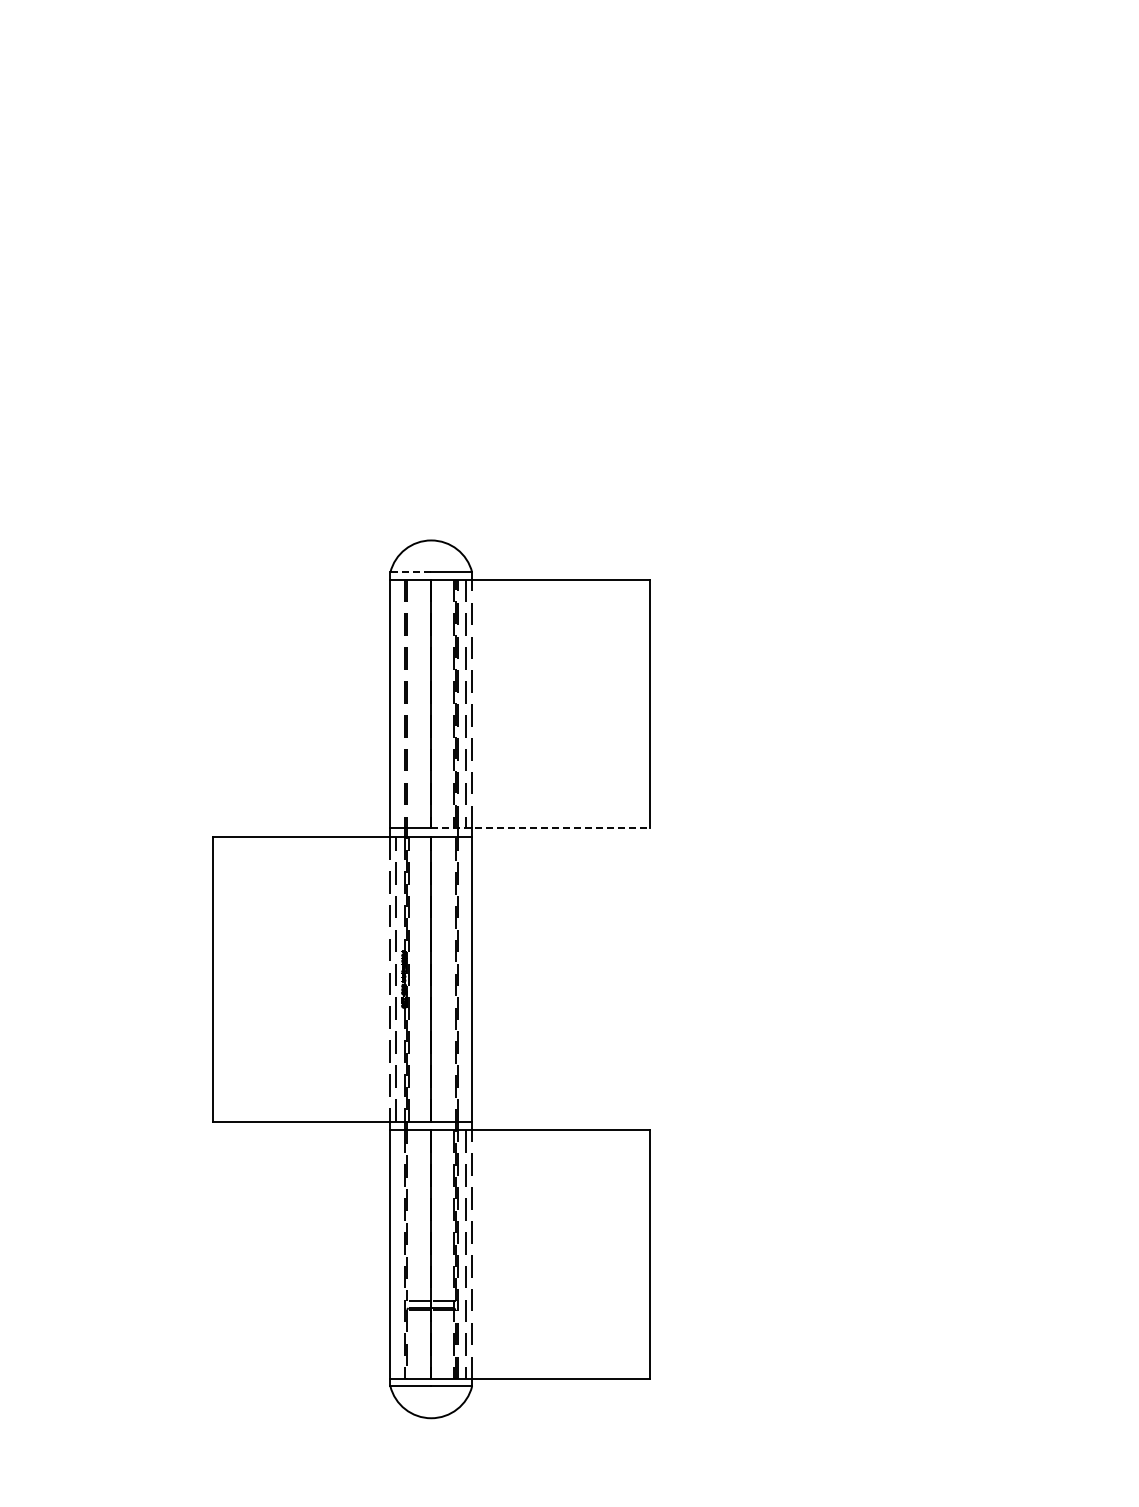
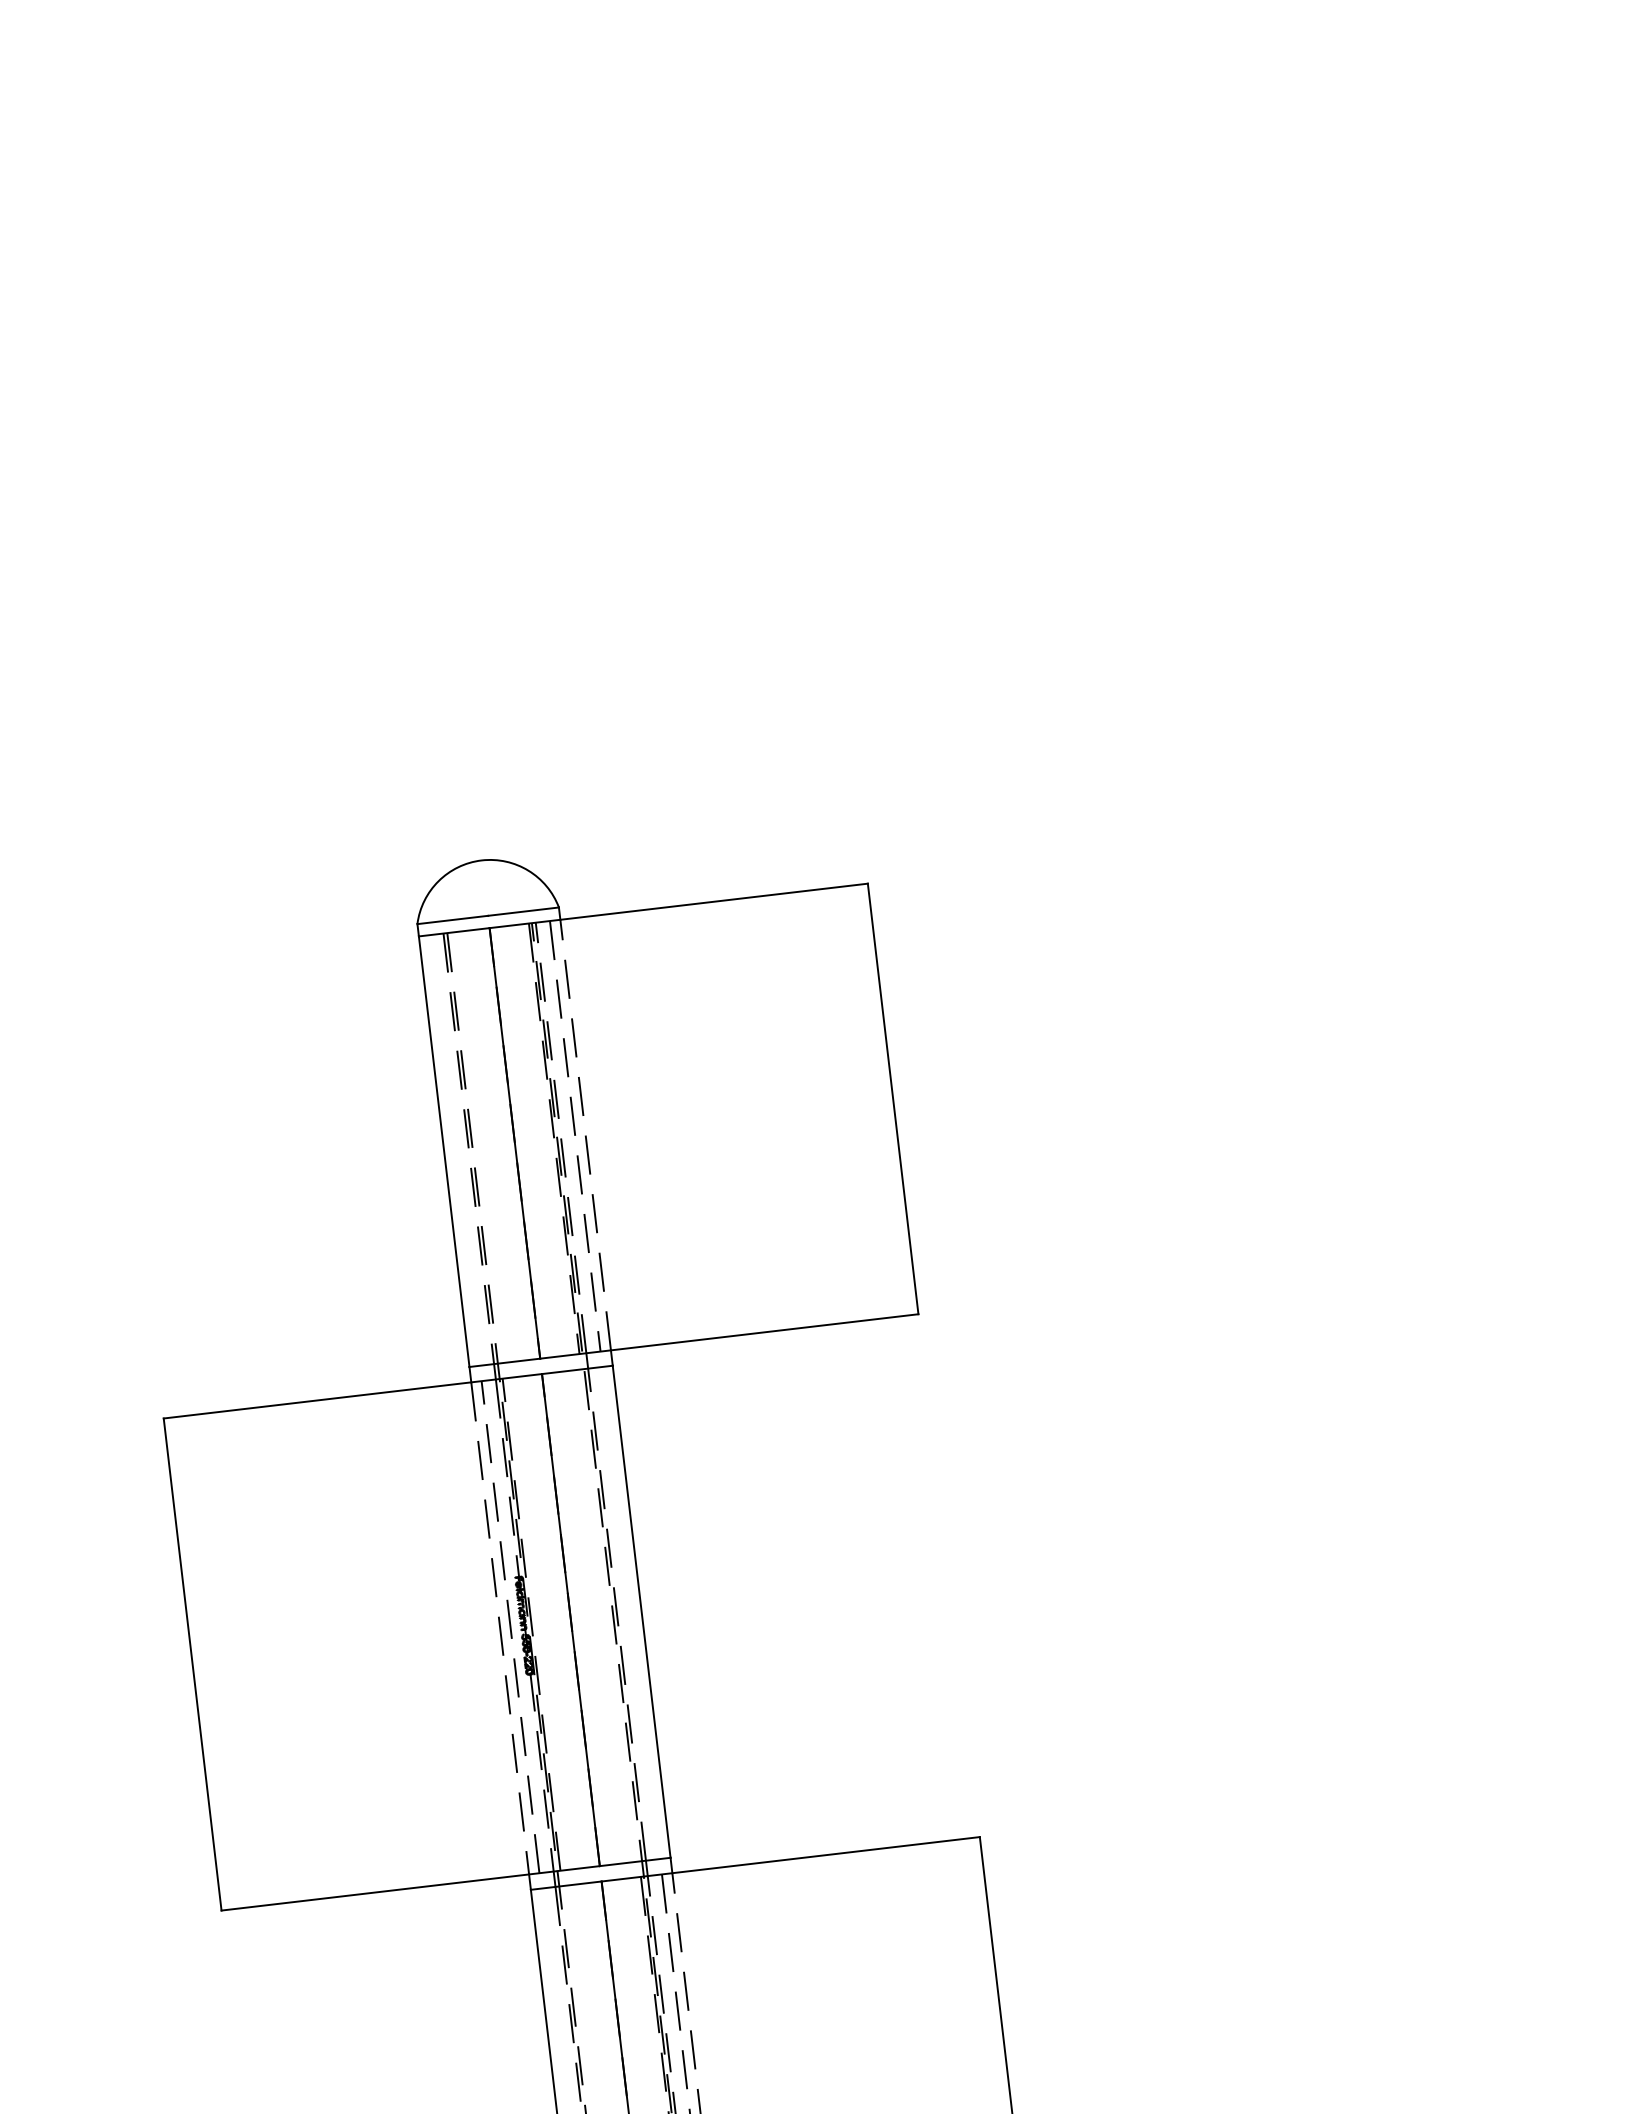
line: (410, 572) -> (452, 920), dashed -> solid
line: (541, 828) -> (731, 1336), dashed -> solid

